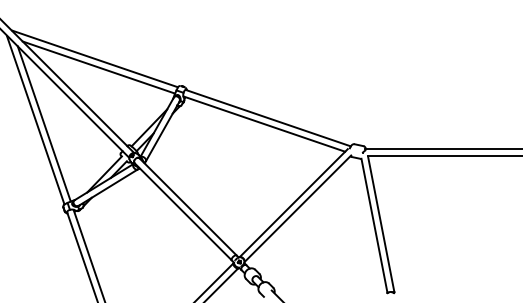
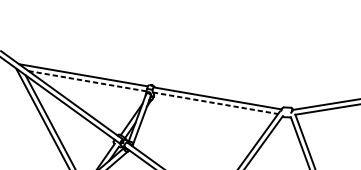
line: (98, 67) -> (87, 81), solid -> dashed
line: (264, 124) -> (215, 103), solid -> dashed

